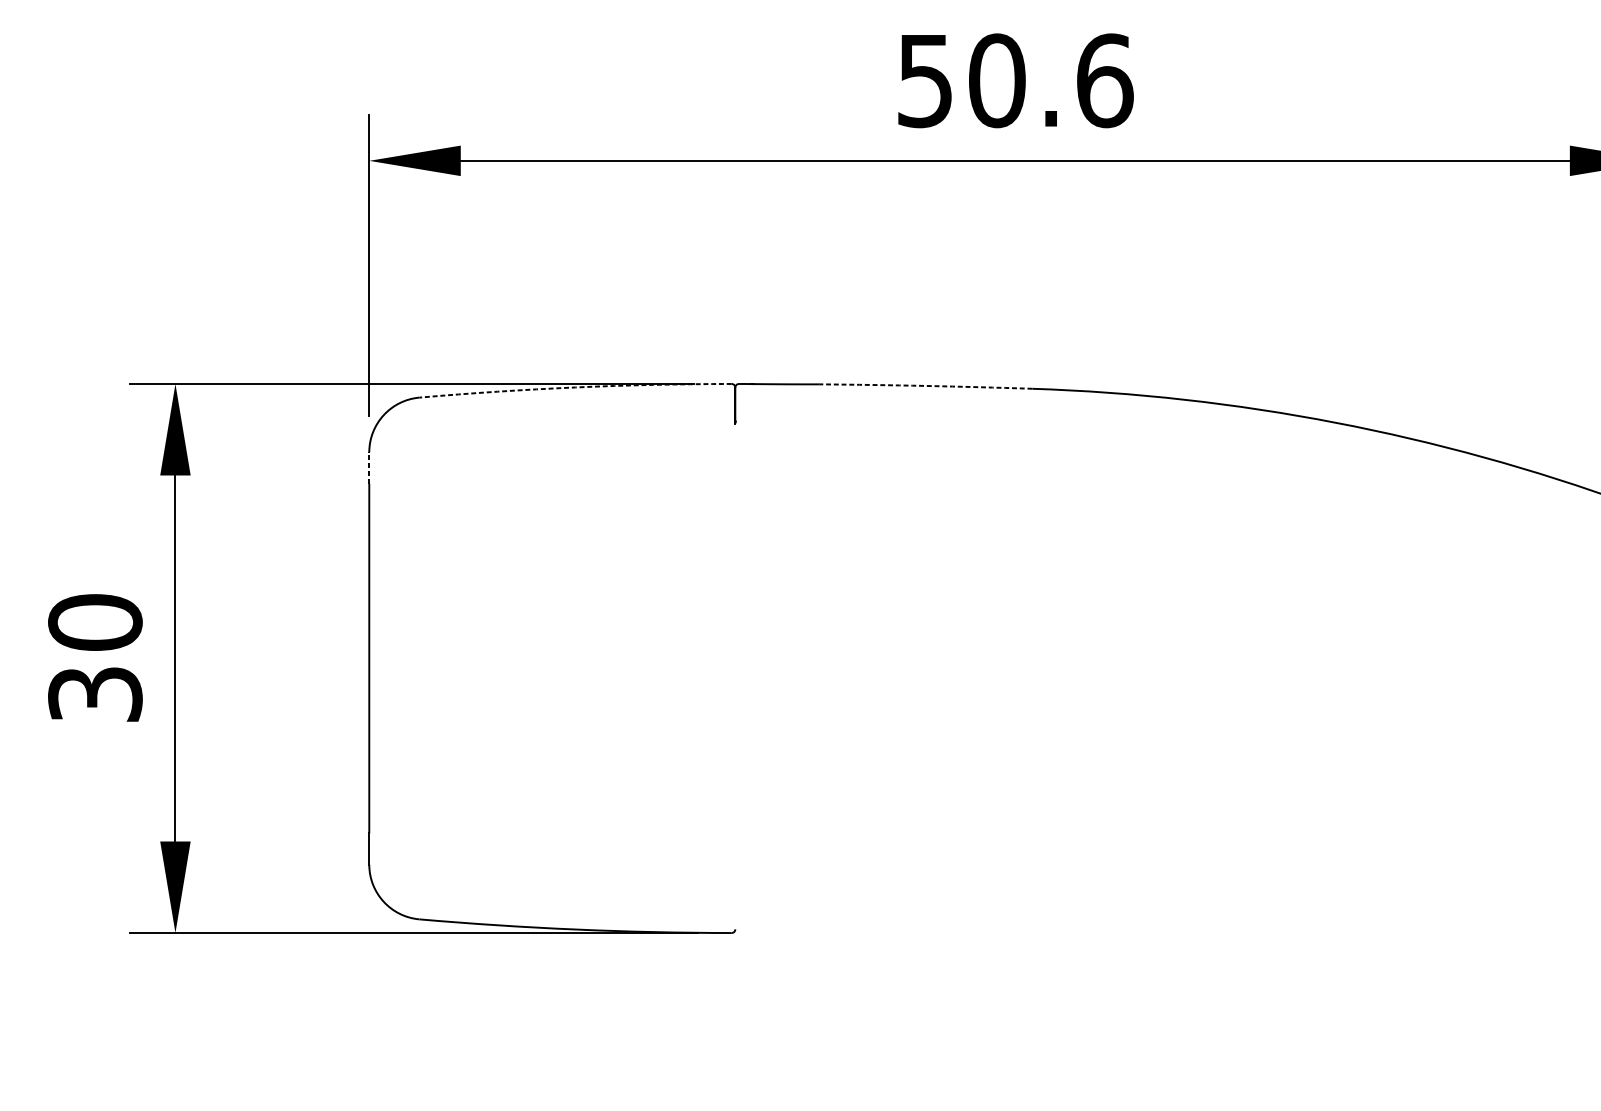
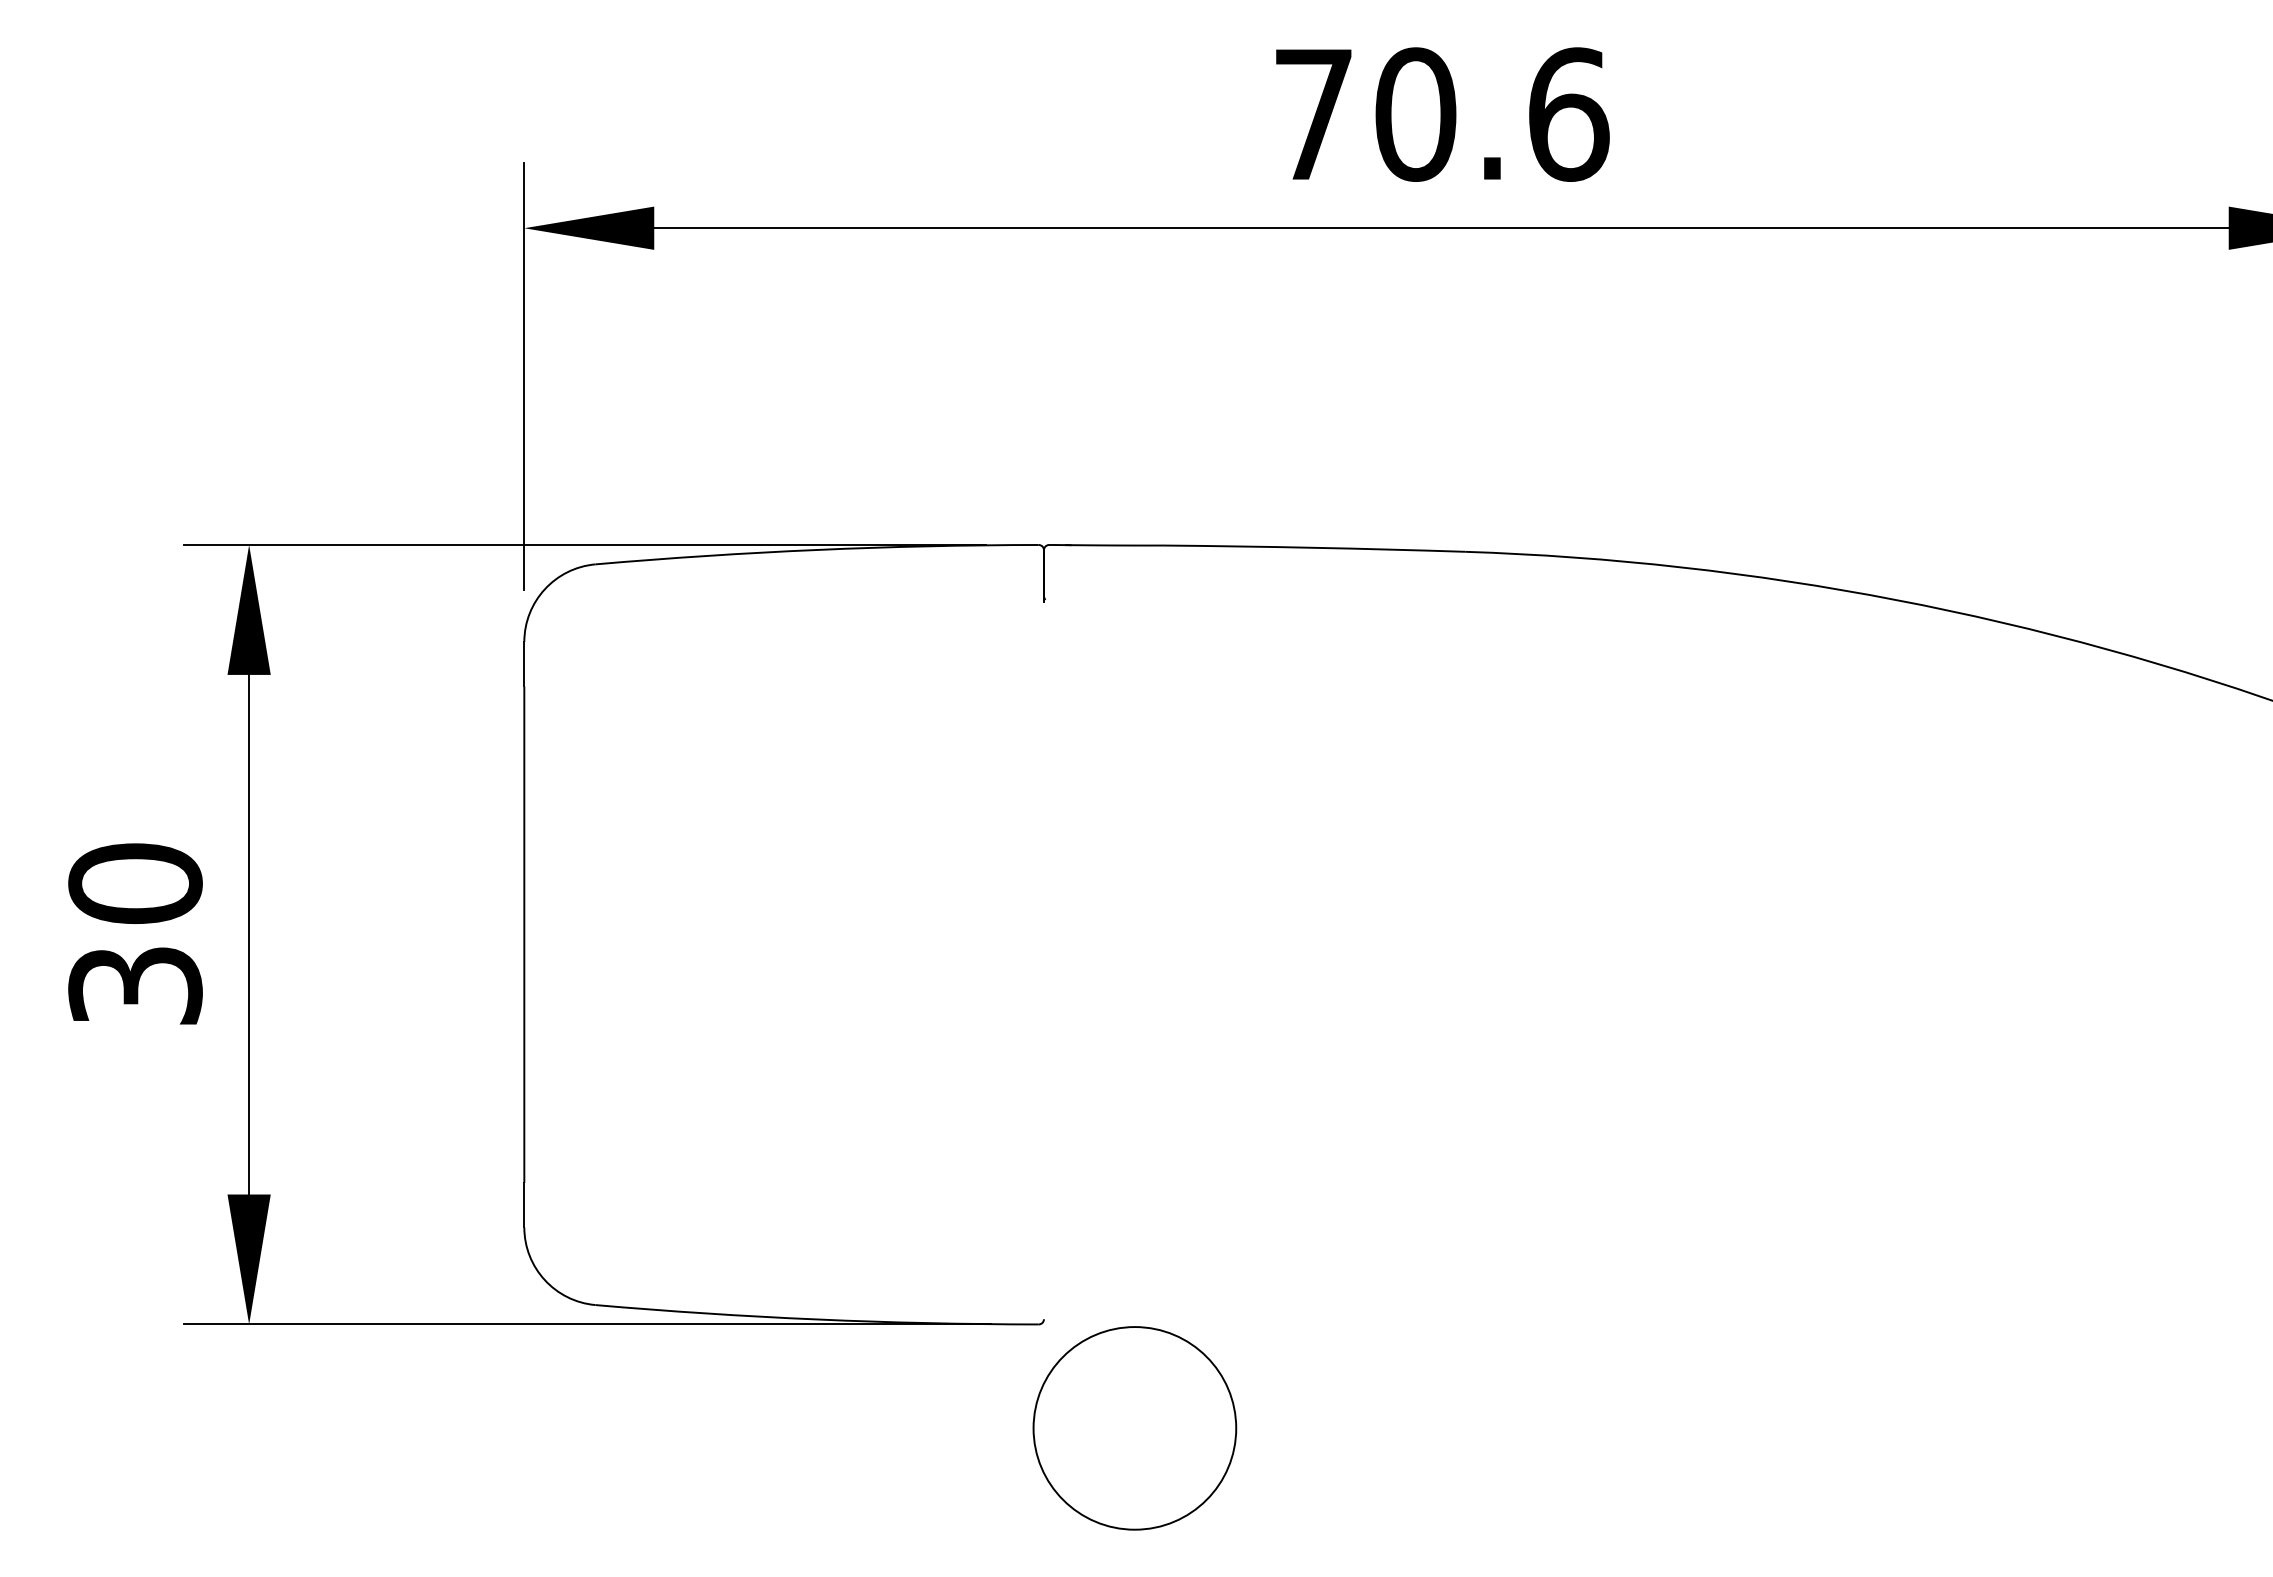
text: (925, 81) -> (1313, 115), 50.6 -> 70.6
arc: (925, 385) -> (1314, 547), dashed -> solid
arc: (575, 387) -> (816, 549), dashed -> solid
line: (369, 467) -> (524, 663), dashed -> solid
circle: (799, 1006) -> (1134, 1428), added

